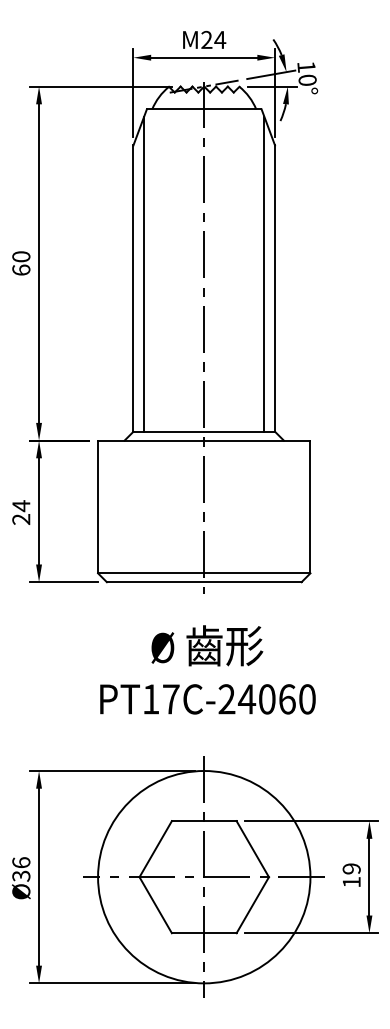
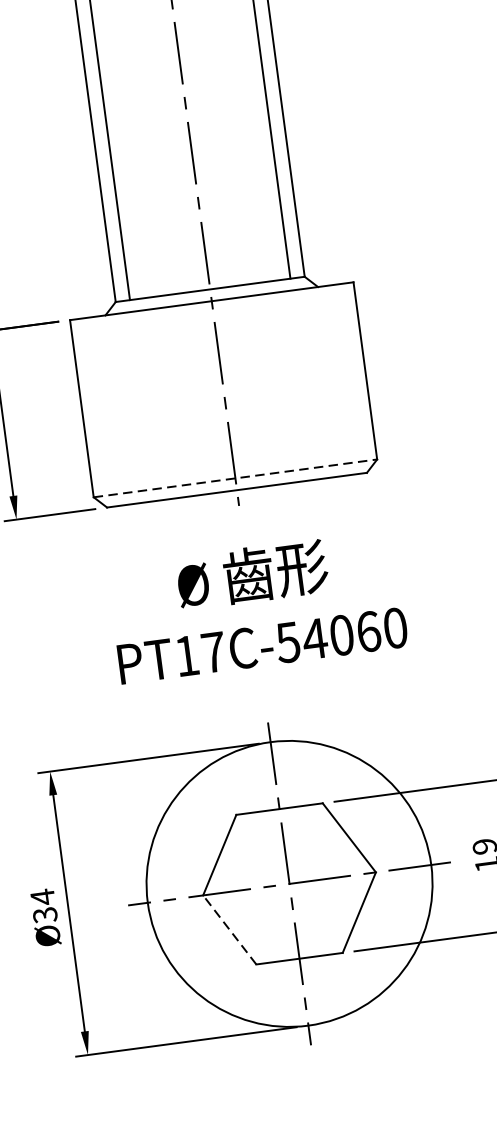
line: (204, 573) -> (235, 478), solid -> dashed
text: (226, 699) -> (287, 642), PT17C-24060 -> PT17C-54060
text: (21, 862) -> (43, 896), Ø36 -> Ø34
line: (155, 904) -> (229, 929), solid -> dashed

